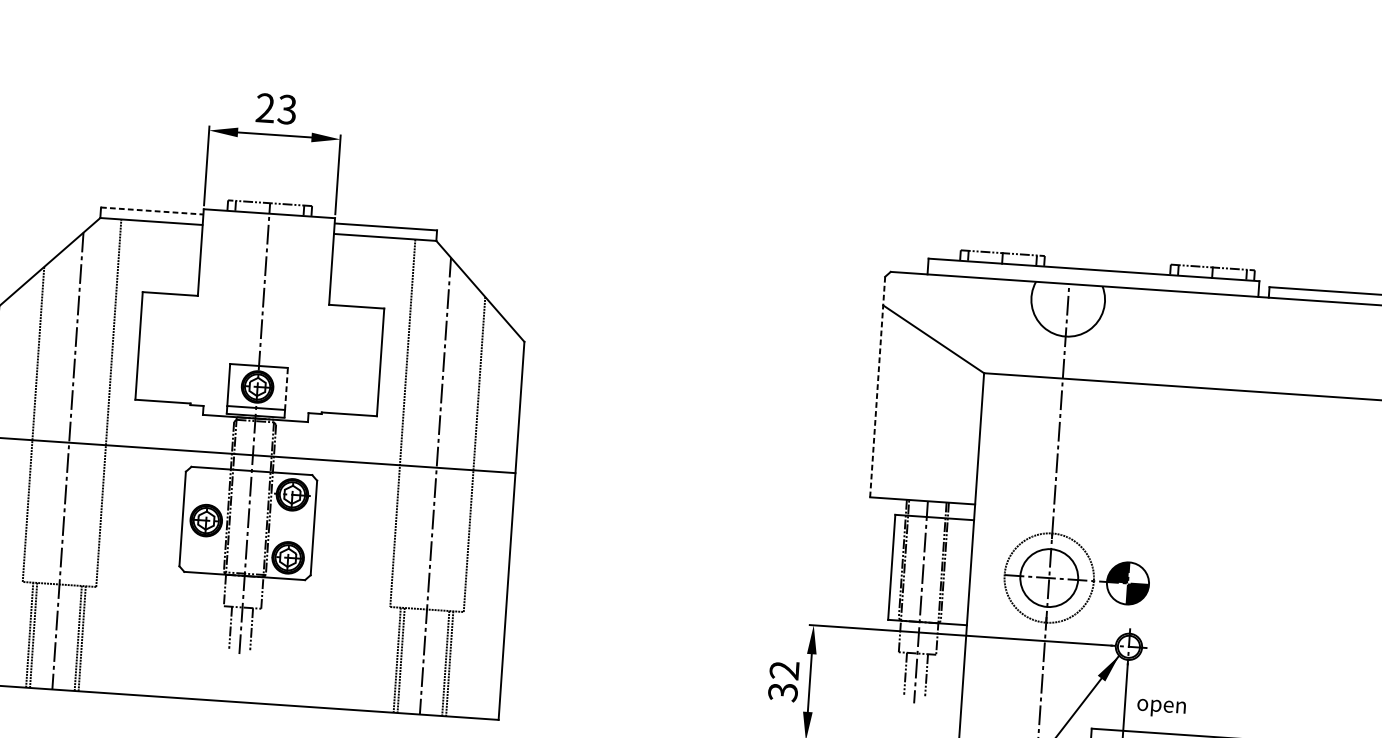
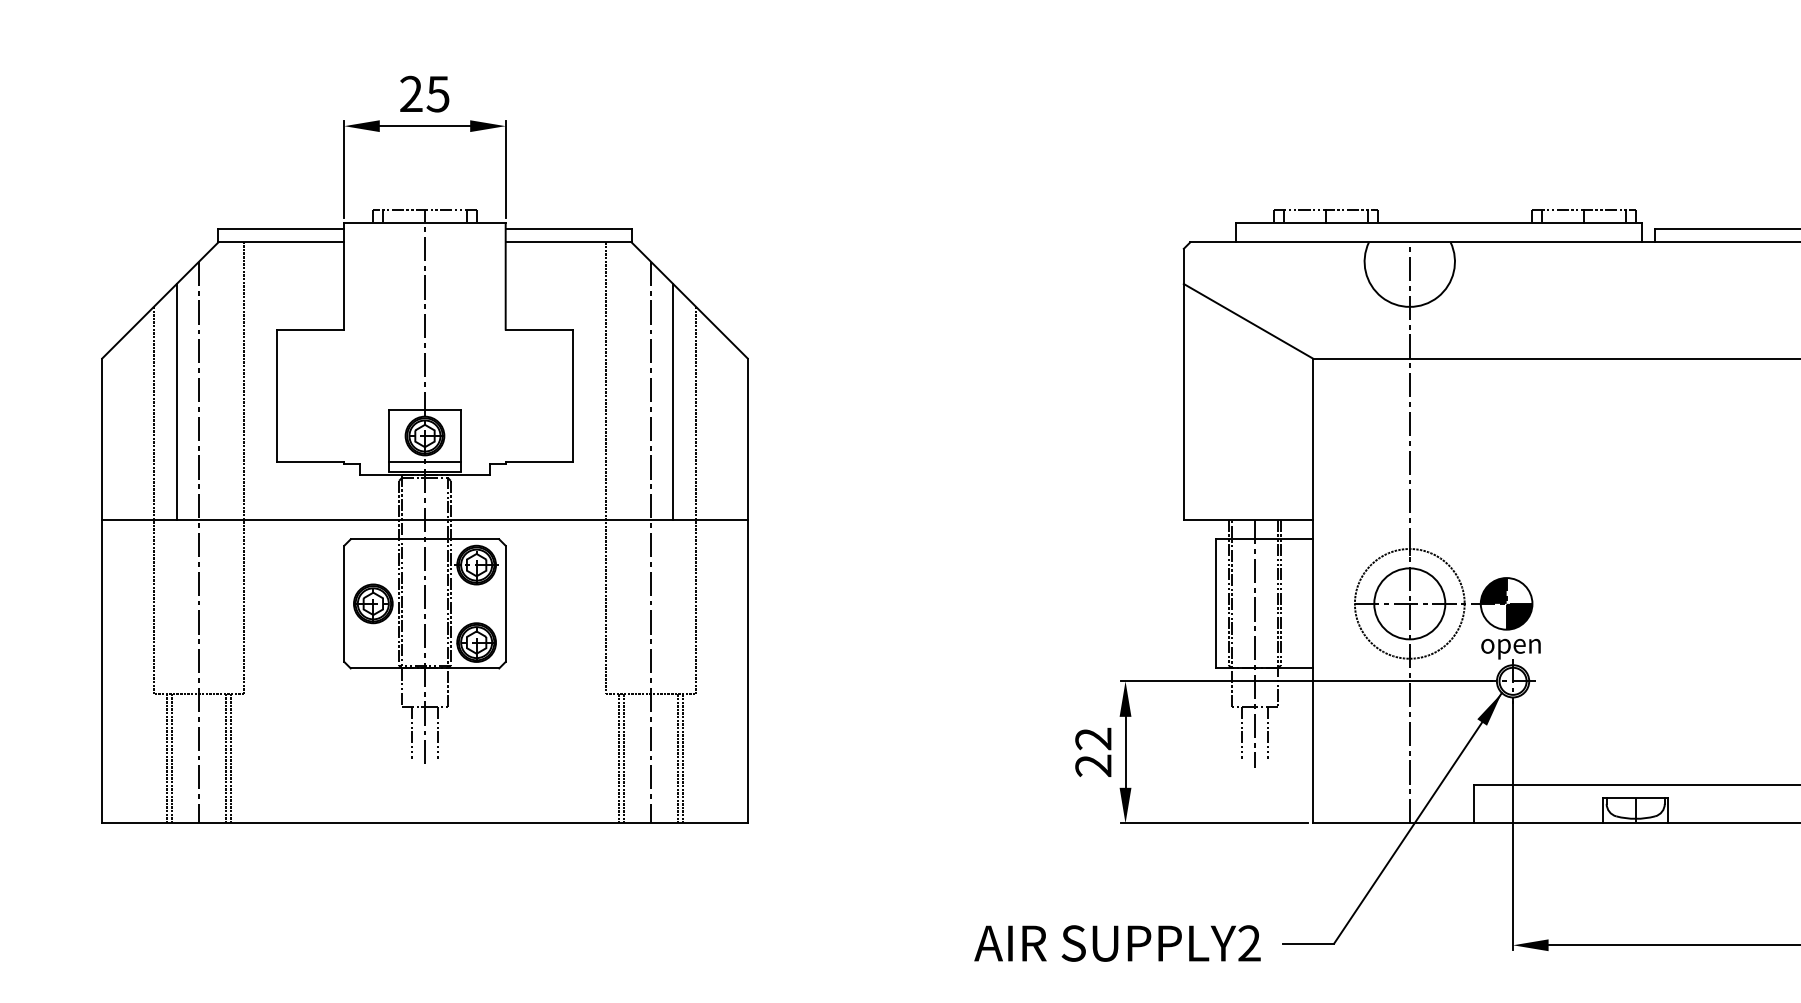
text: (286, 109) -> (437, 93), 23 -> 25
line: (152, 211) -> (281, 229), dashed -> solid
line: (57, 345) -> (176, 401), added
line: (461, 372) -> (673, 401), added
line: (877, 387) -> (1183, 384), dashed -> solid
line: (286, 389) -> (460, 436), dashed -> solid
text: (783, 692) -> (1093, 765), 32 -> 22
text: (1161, 707) -> (1510, 648), moved

